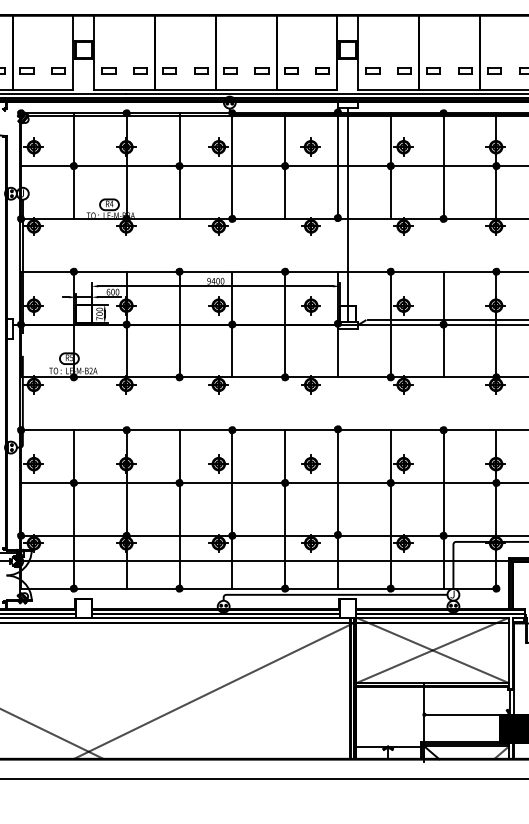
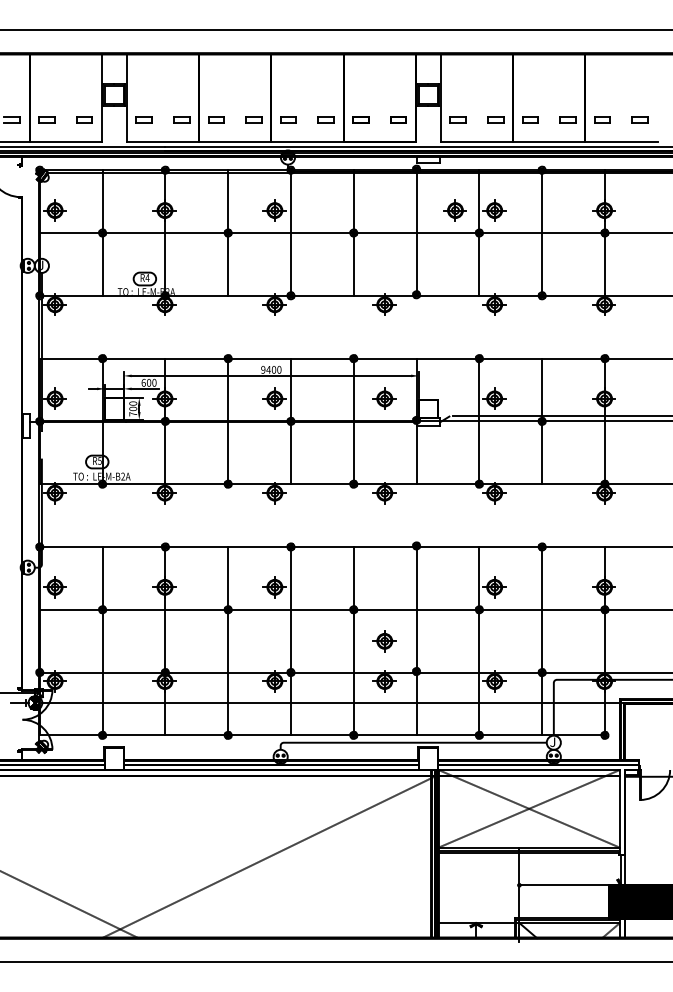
part: (310, 147) -> (454, 210), moved
line: (348, 214) -> (428, 290), removed
part: (311, 464) -> (384, 641), moved

